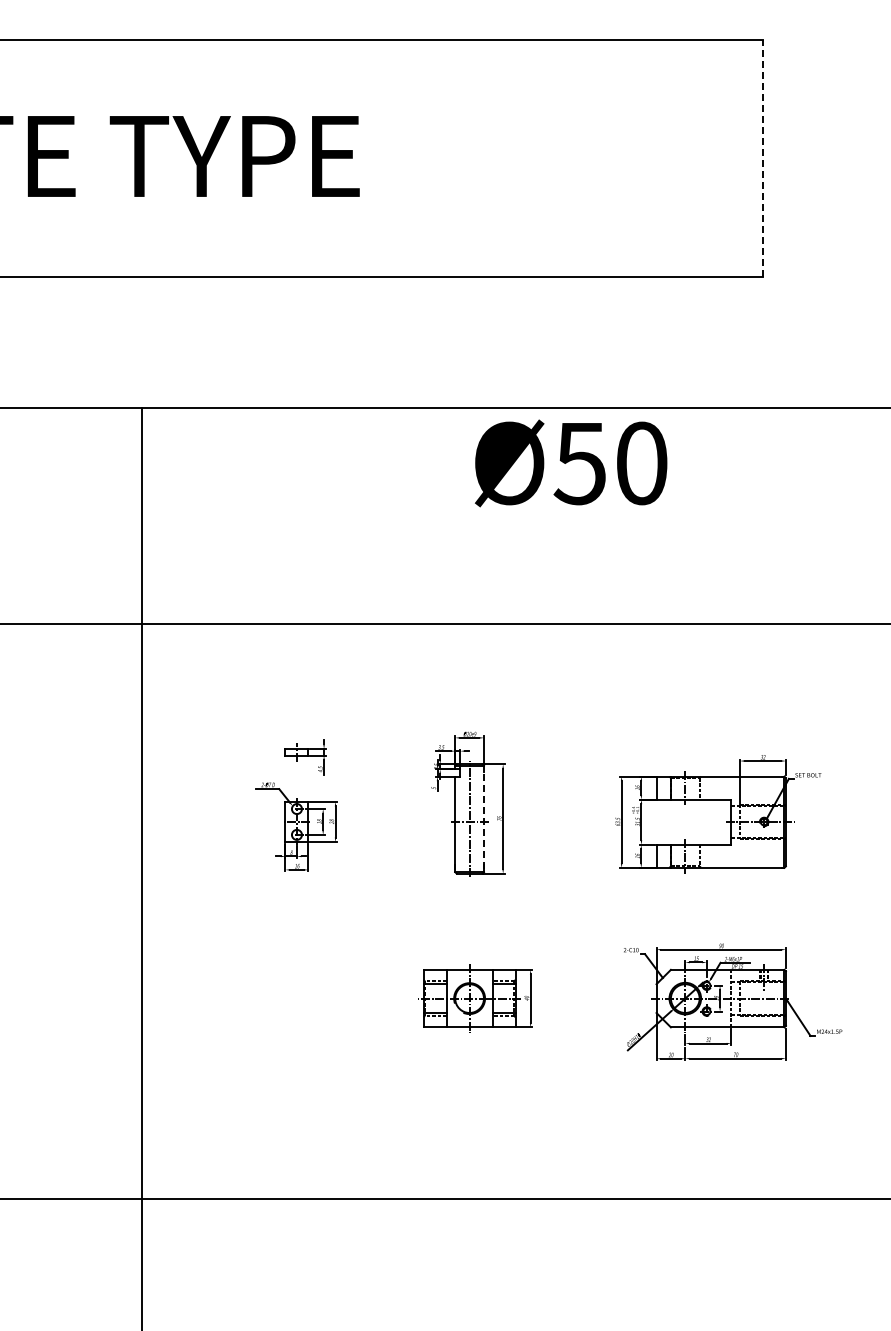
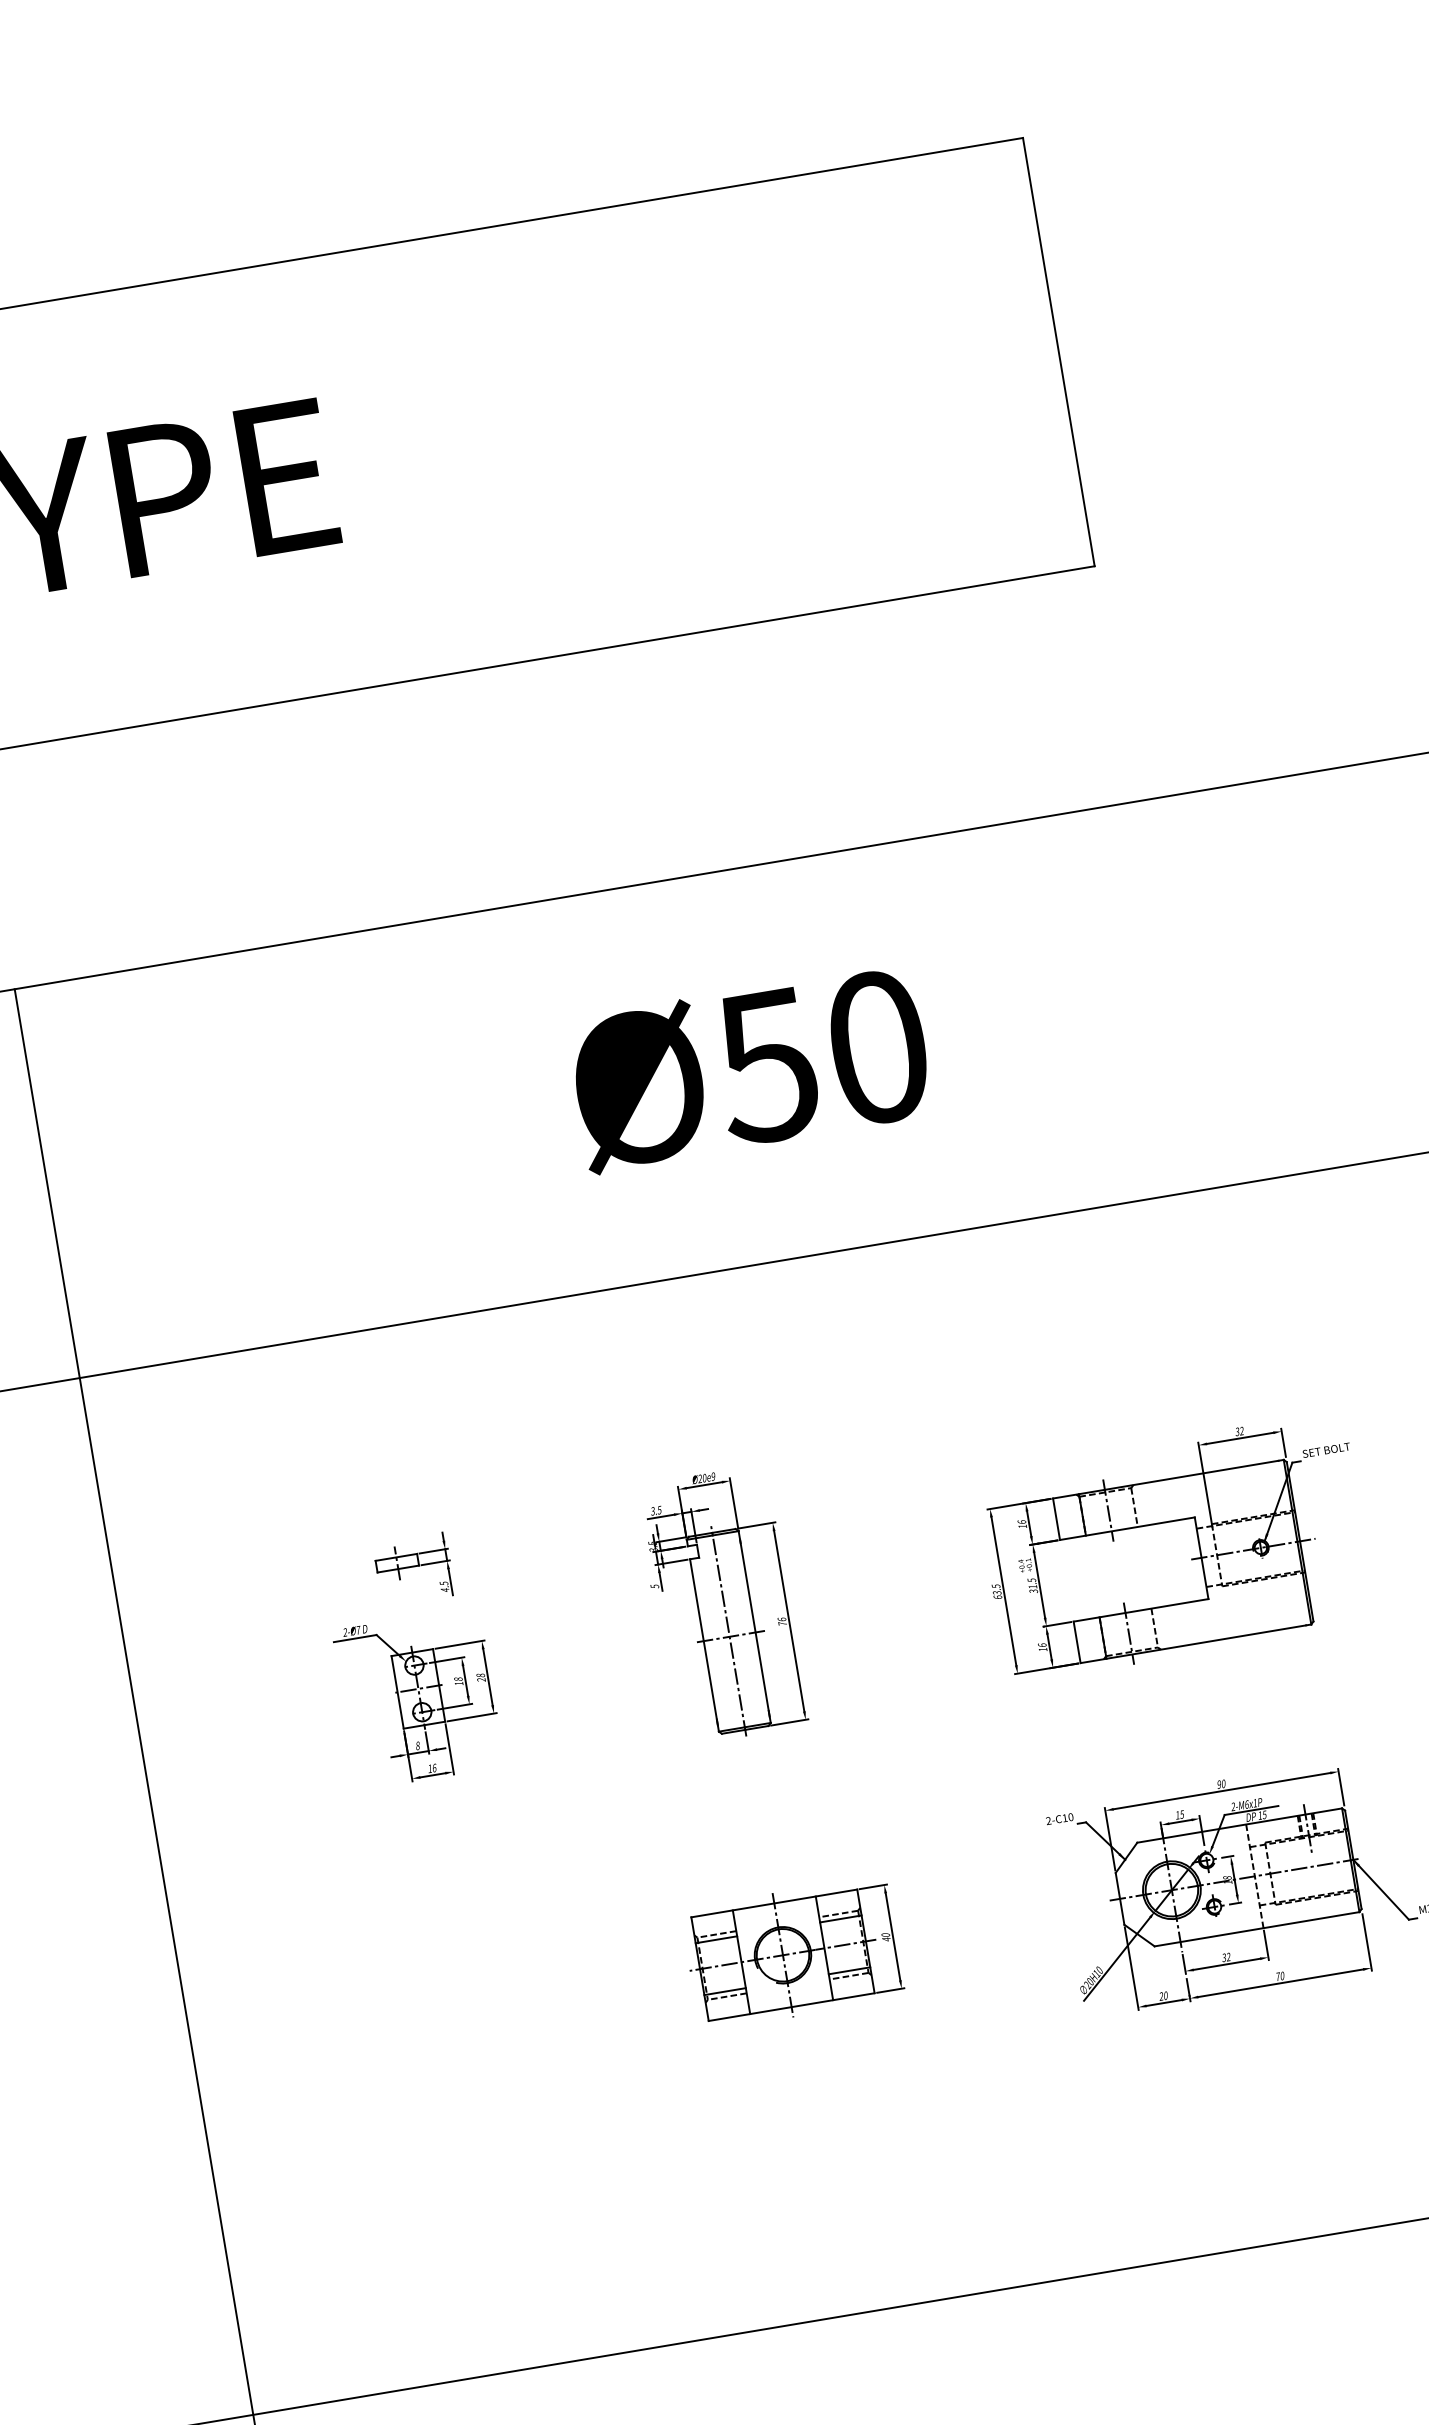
line: (763, 158) -> (1059, 351), dashed -> solid
text: (571, 463) -> (751, 1068), moved
line: (483, 819) -> (753, 1628), dashed -> solid

